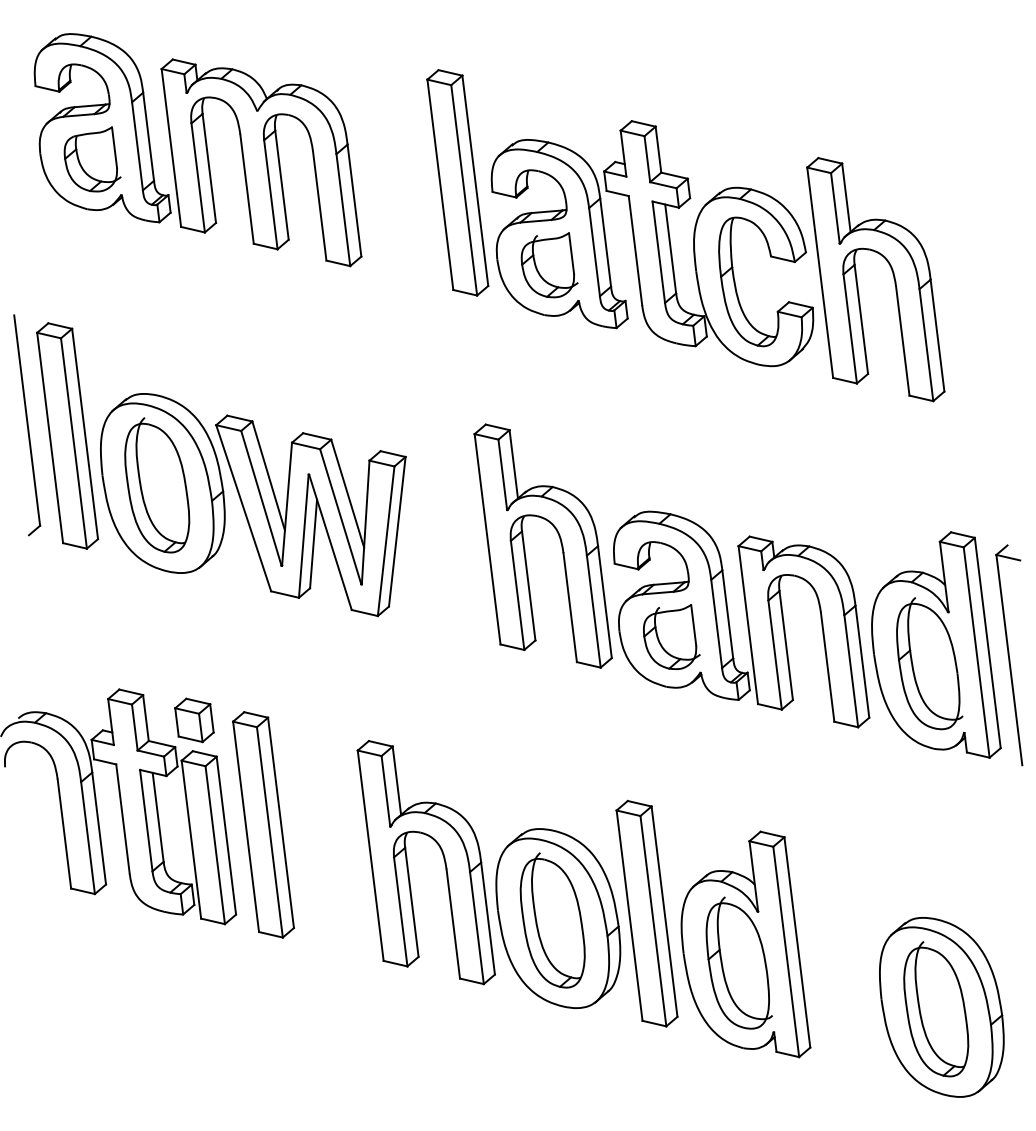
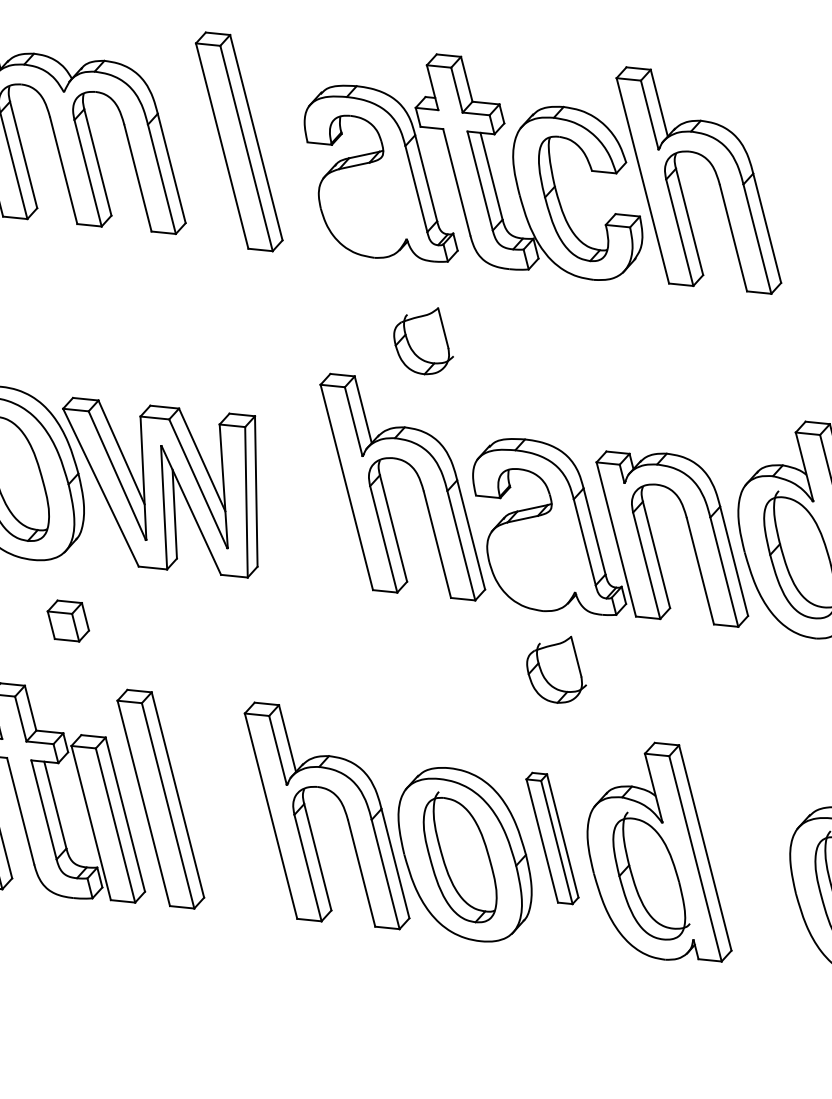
part: (457, 182) -> (238, 141), moved
part: (549, 265) -> (422, 342), moved
part: (671, 636) -> (555, 670), moved
part: (194, 720) -> (68, 621), moved
part: (646, 913) -> (551, 838), size x0.6

